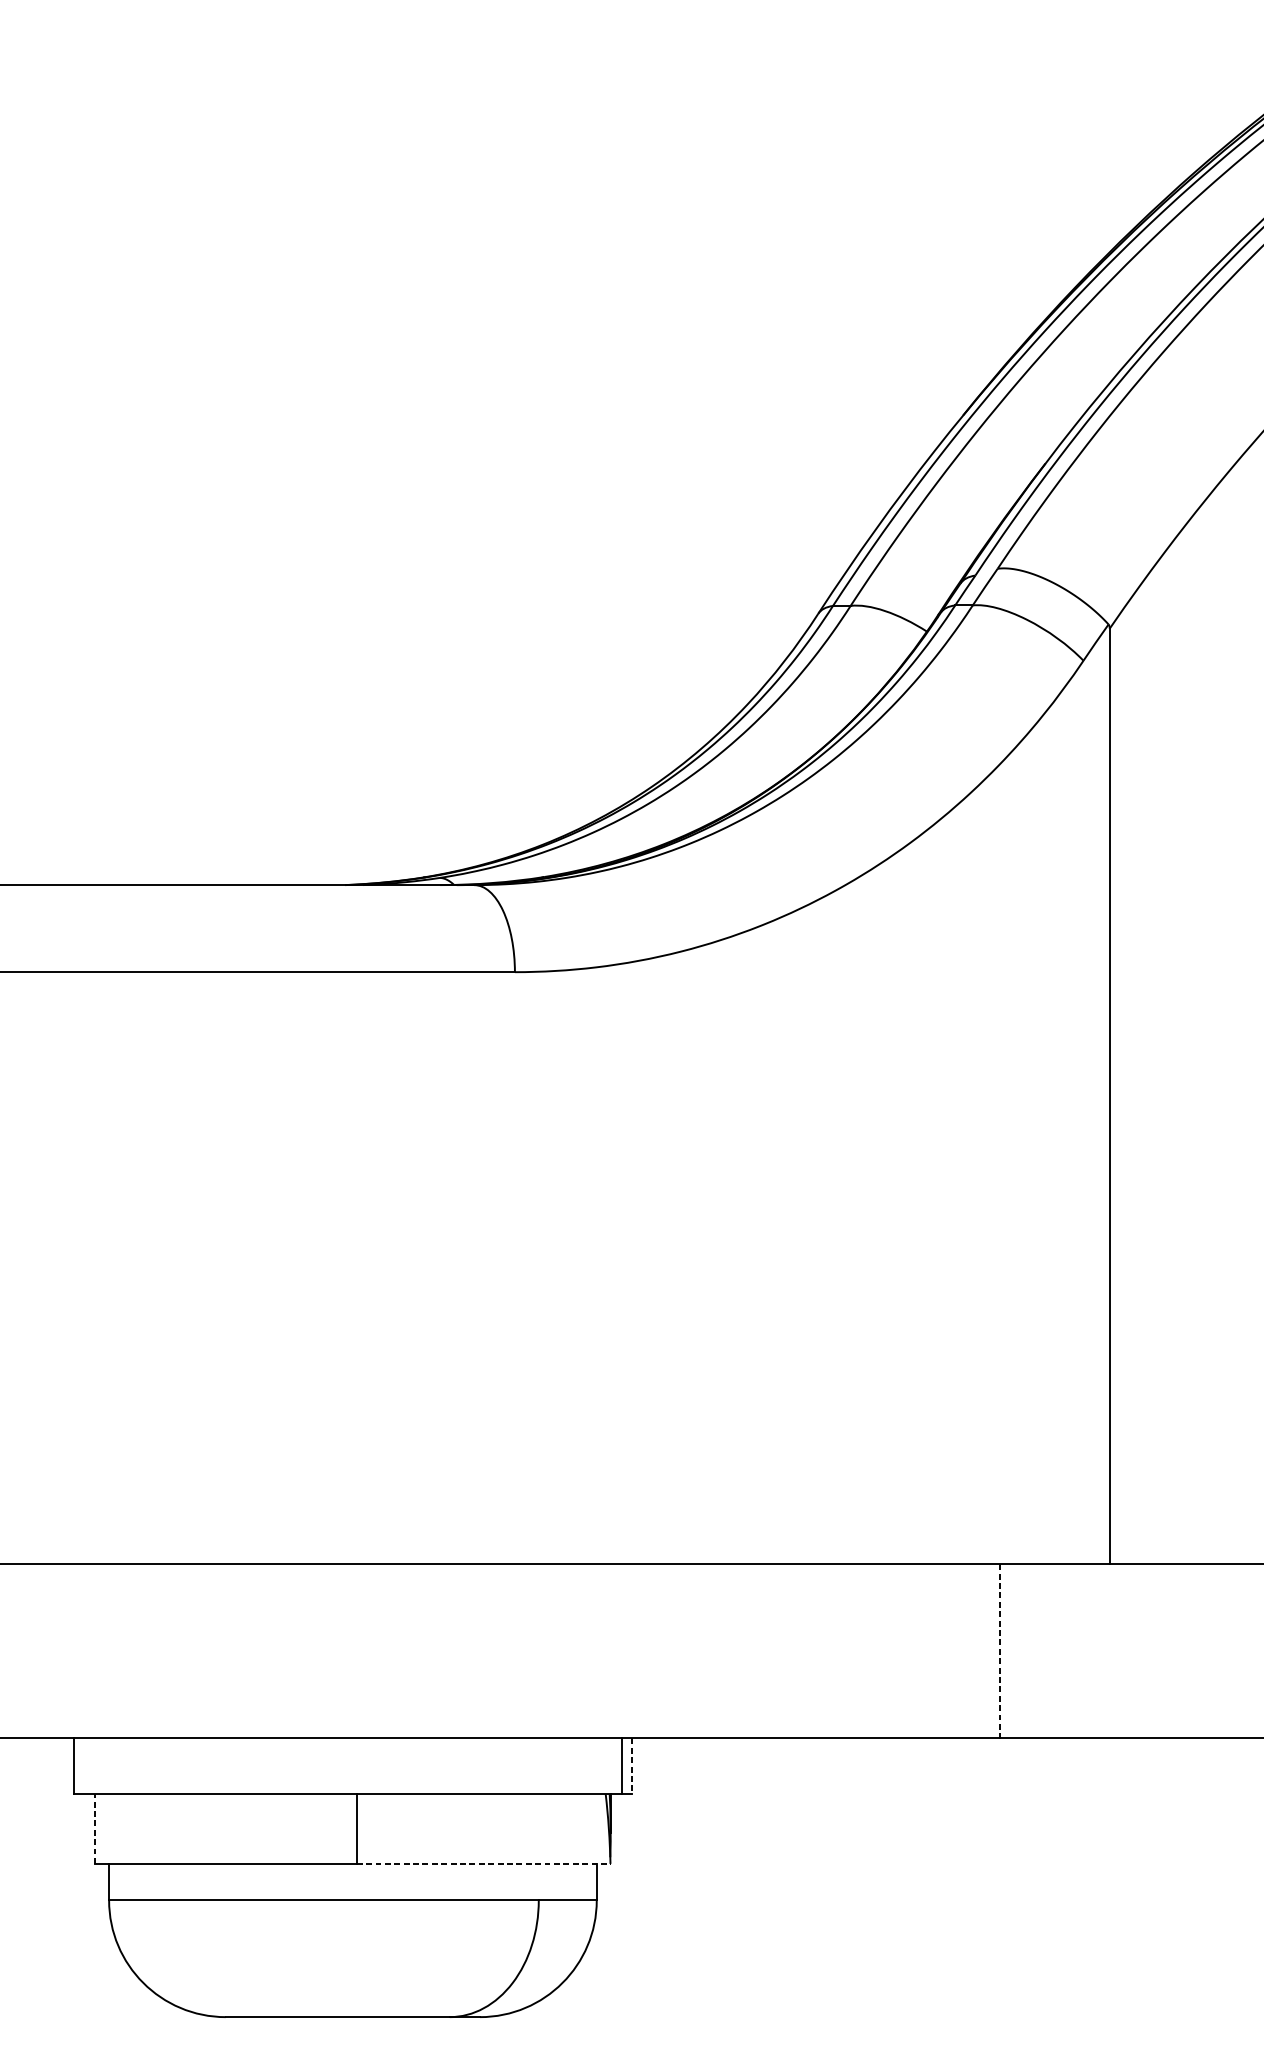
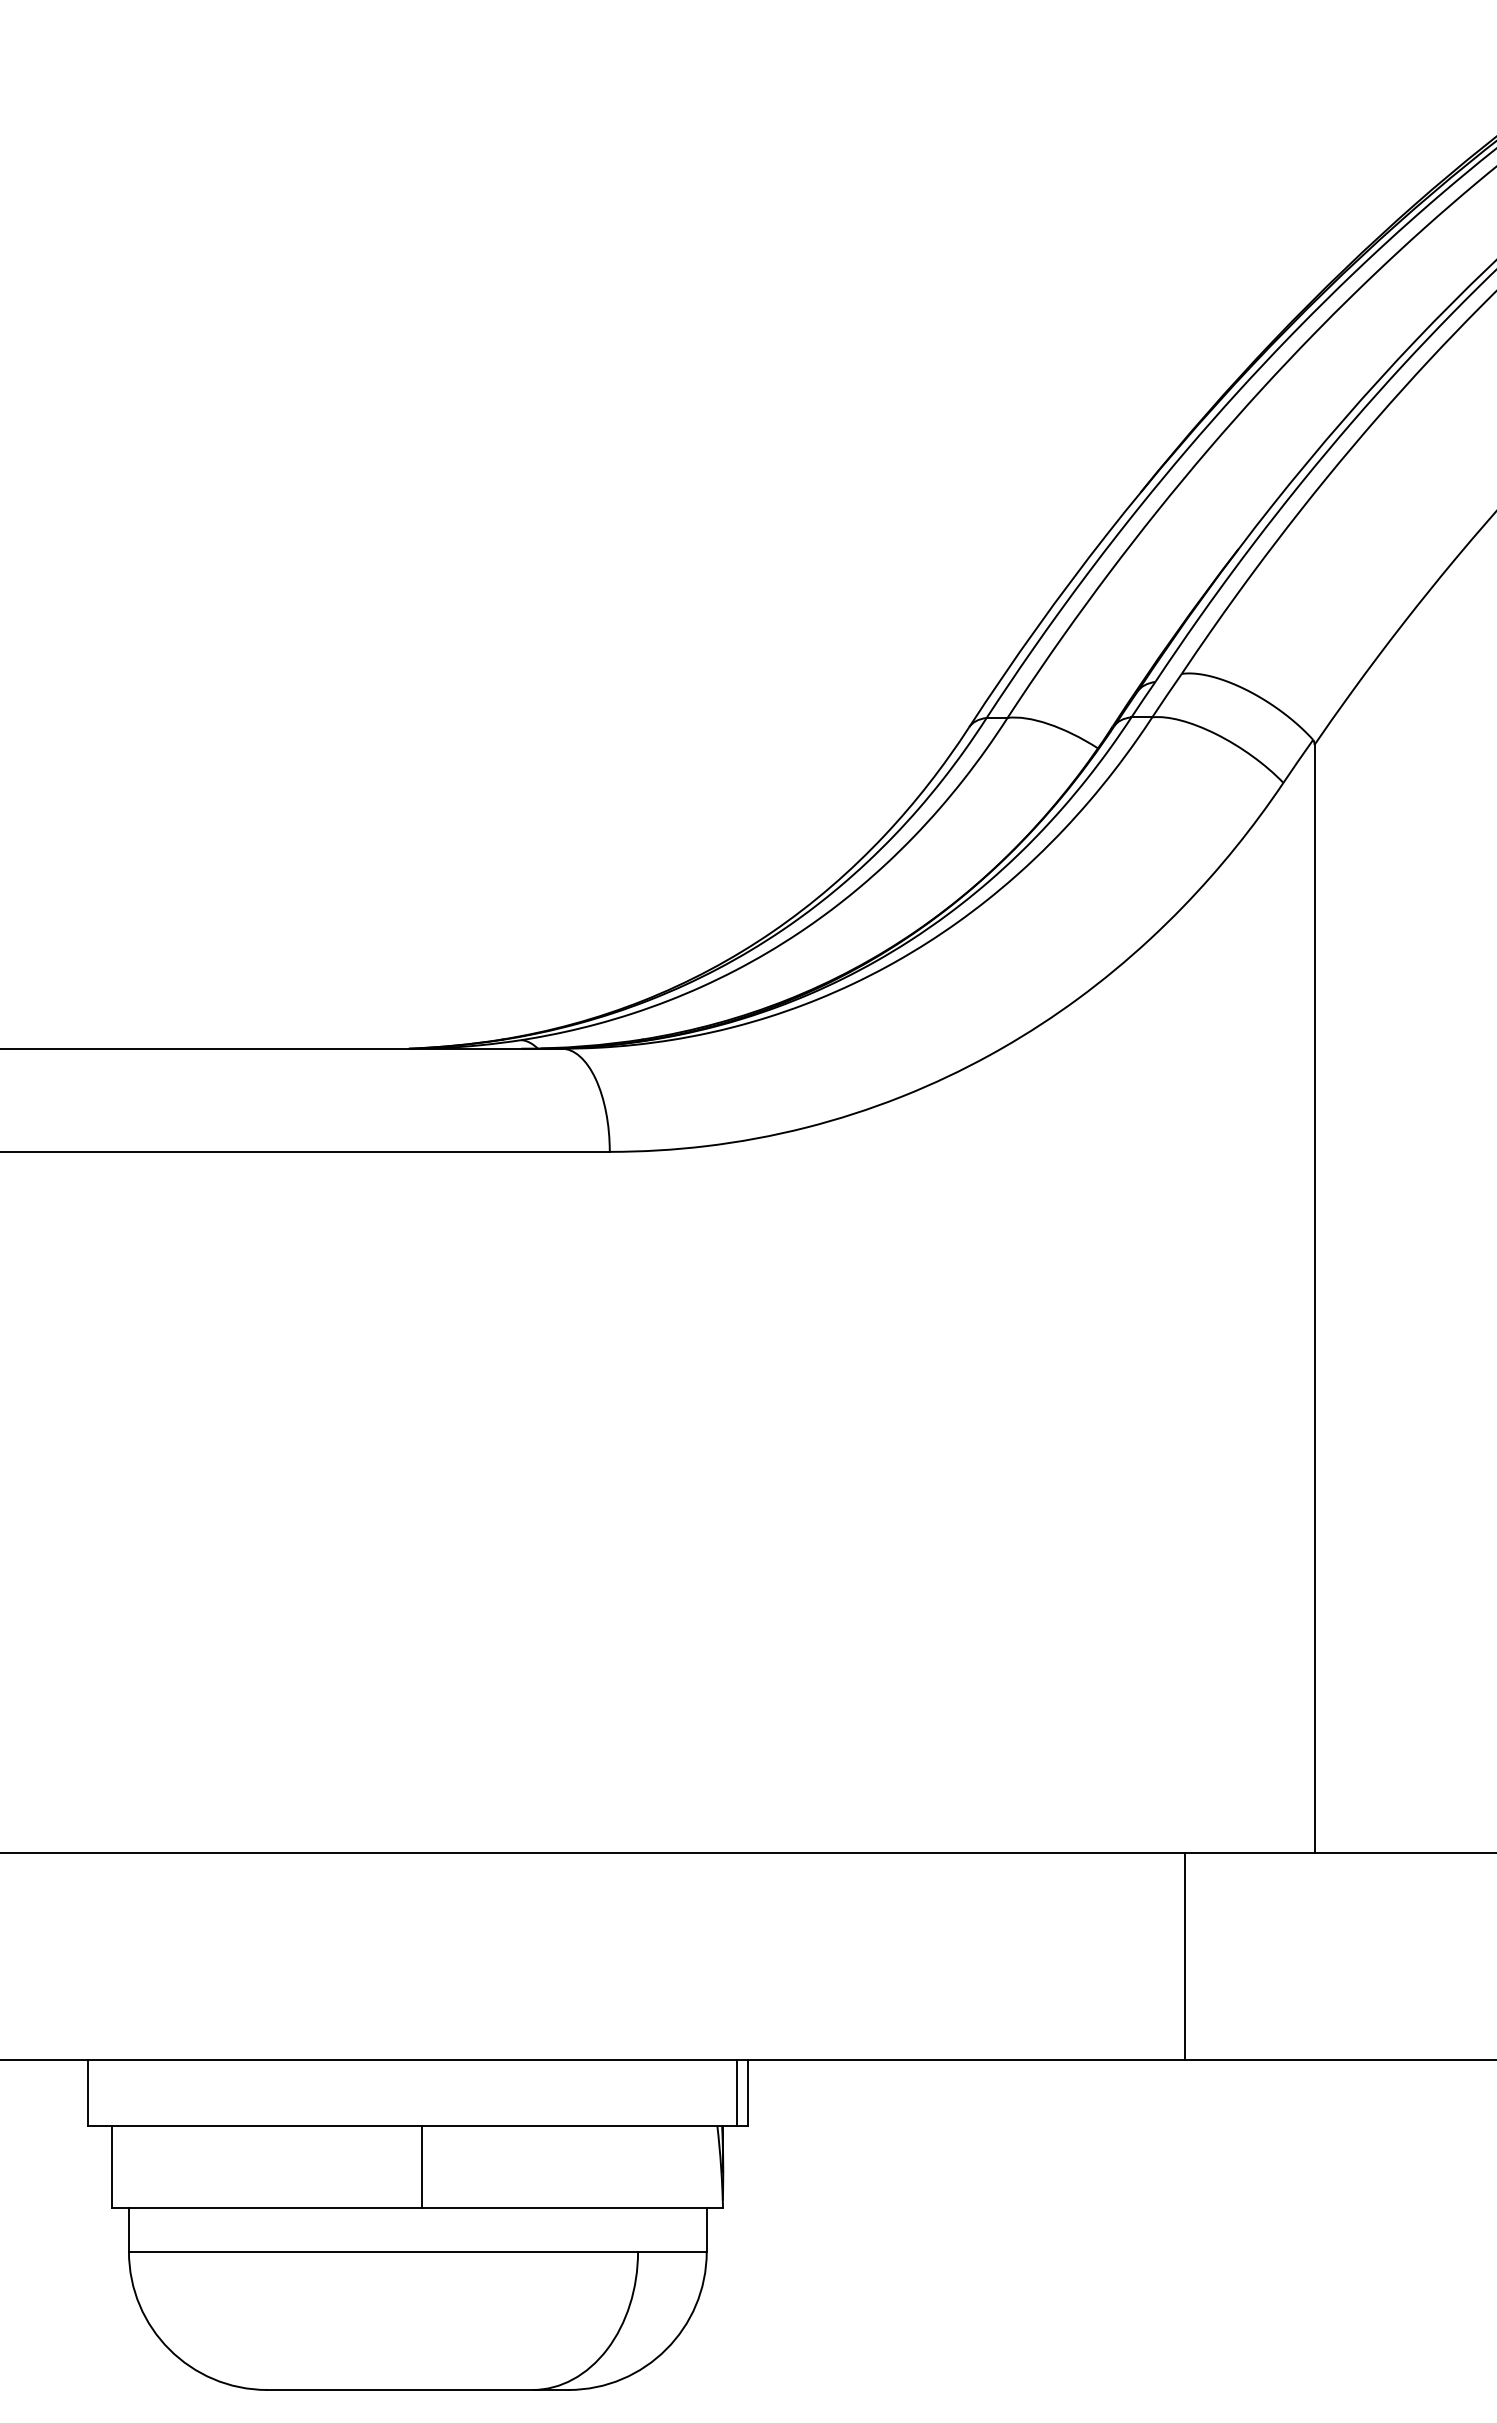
line: (999, 1652) -> (1184, 1957), dashed -> solid
line: (632, 1766) -> (748, 2093), dashed -> solid
line: (95, 1828) -> (112, 2166), dashed -> solid
line: (484, 1863) -> (573, 2208), dashed -> solid

